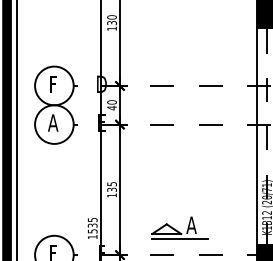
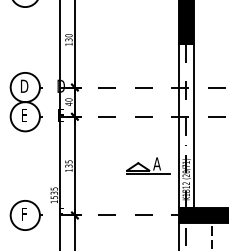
text: (53, 83) -> (24, 85), F -> D
text: (53, 122) -> (24, 115), A -> E
part: (180, 227) -> (148, 165), moved

